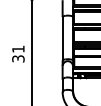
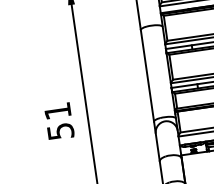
text: (17, 58) -> (58, 130), 31 -> 51

